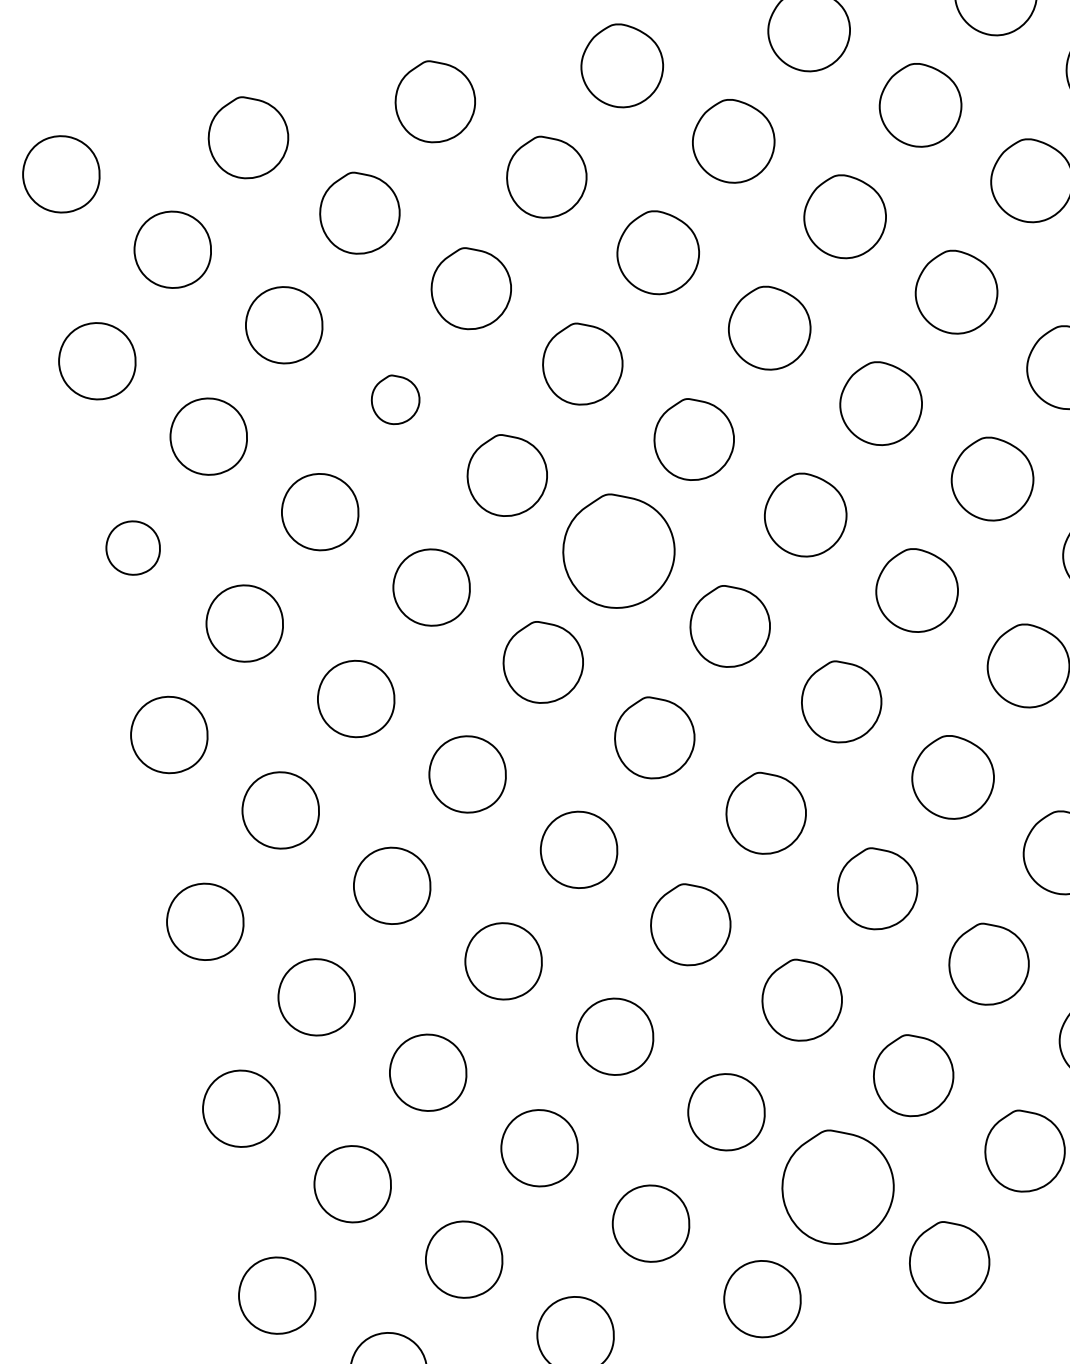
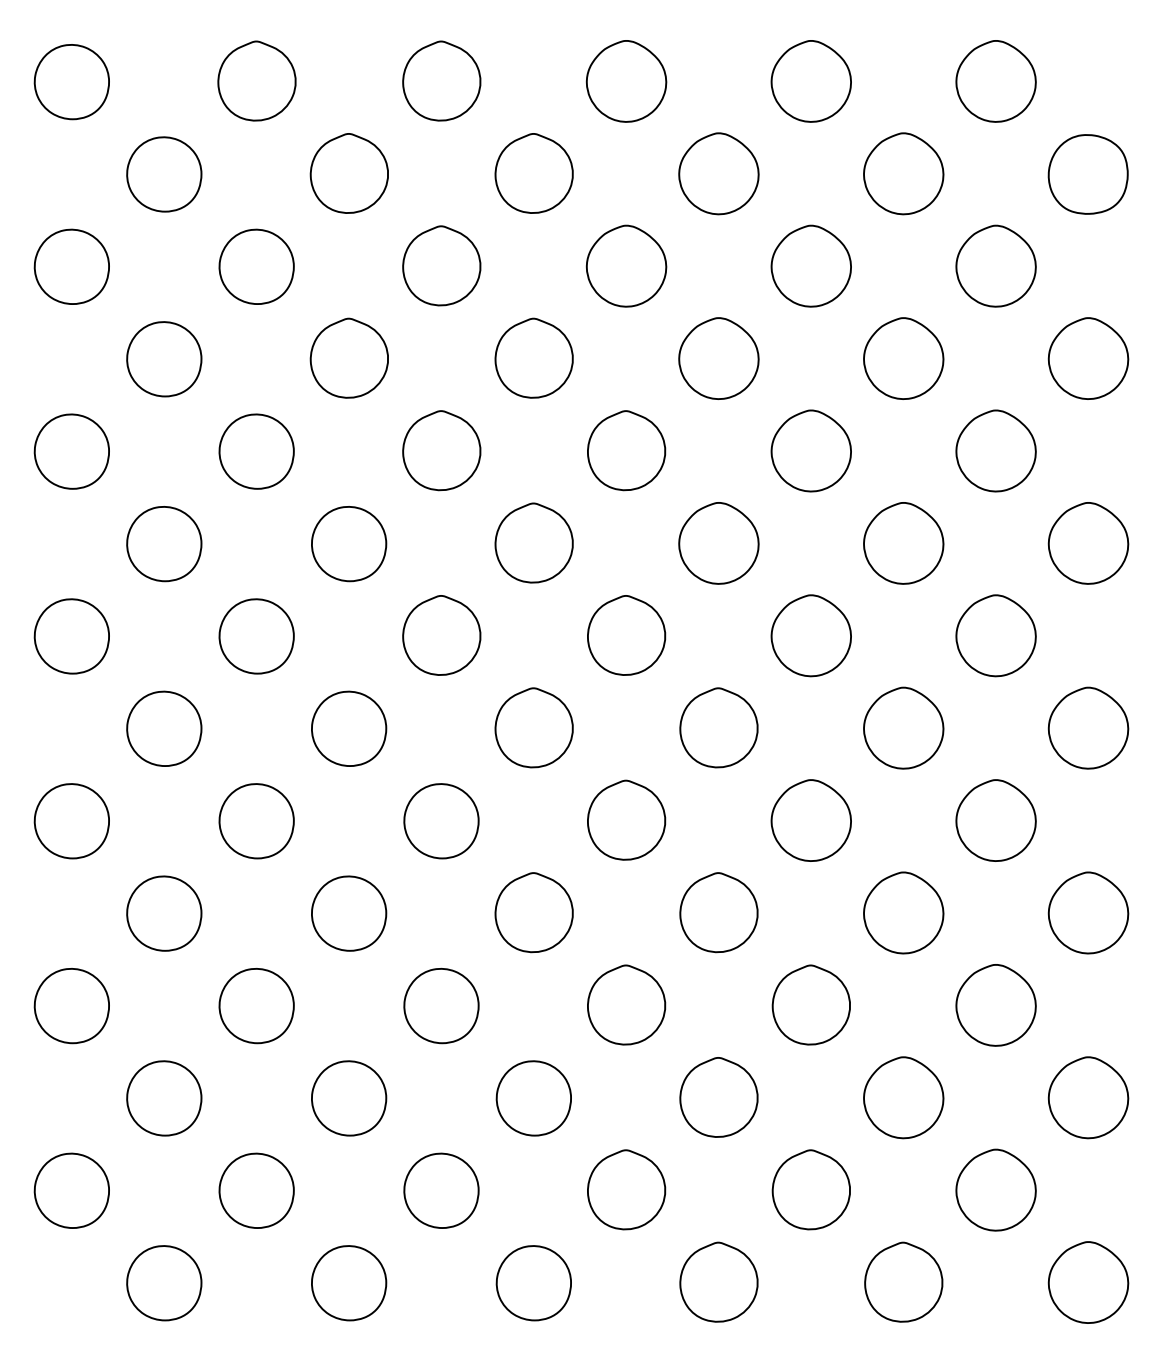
part: (394, 399) -> (348, 357), size x1.67
part: (132, 548) -> (71, 451), size x1.43
part: (617, 550) -> (533, 542), size x0.71
part: (837, 1186) -> (626, 1189), size x0.71

